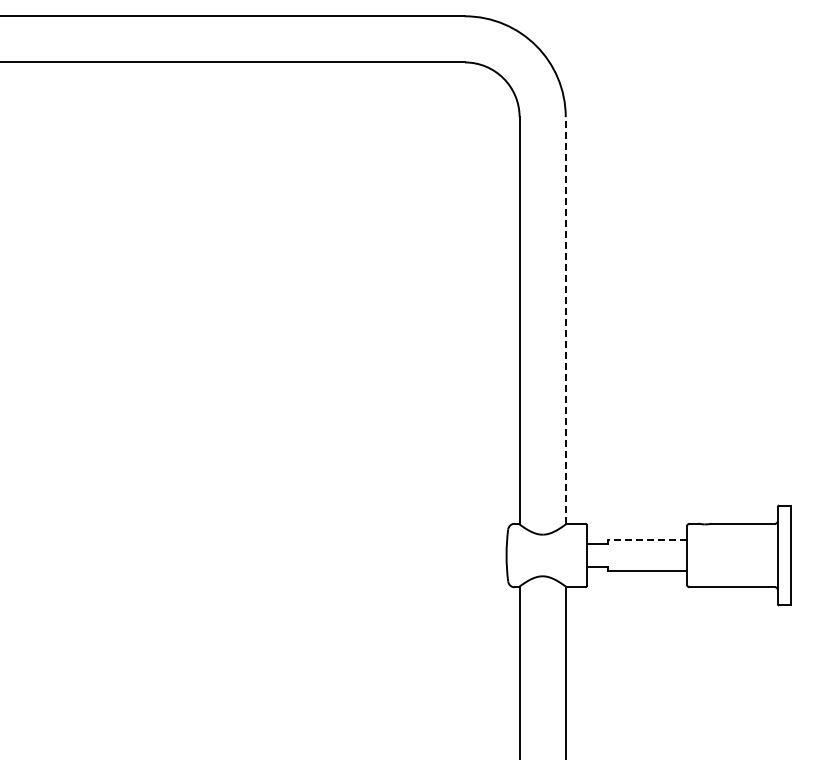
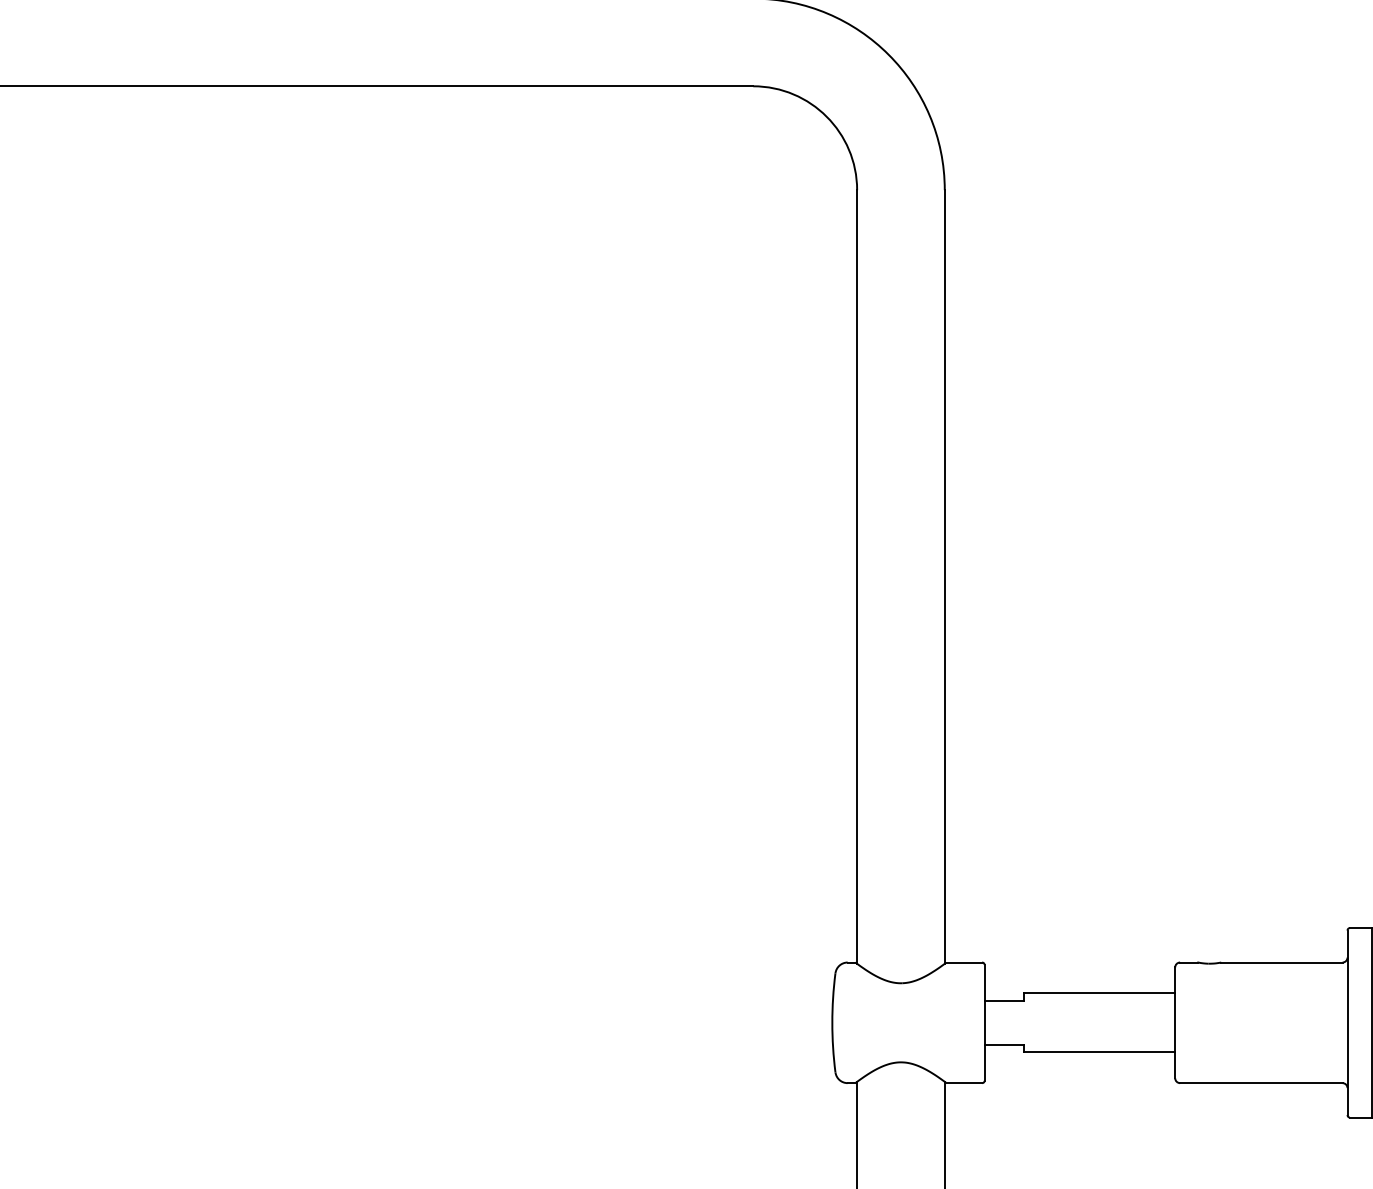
line: (565, 320) -> (944, 576), dashed -> solid
line: (647, 539) -> (1100, 992), dashed -> solid

